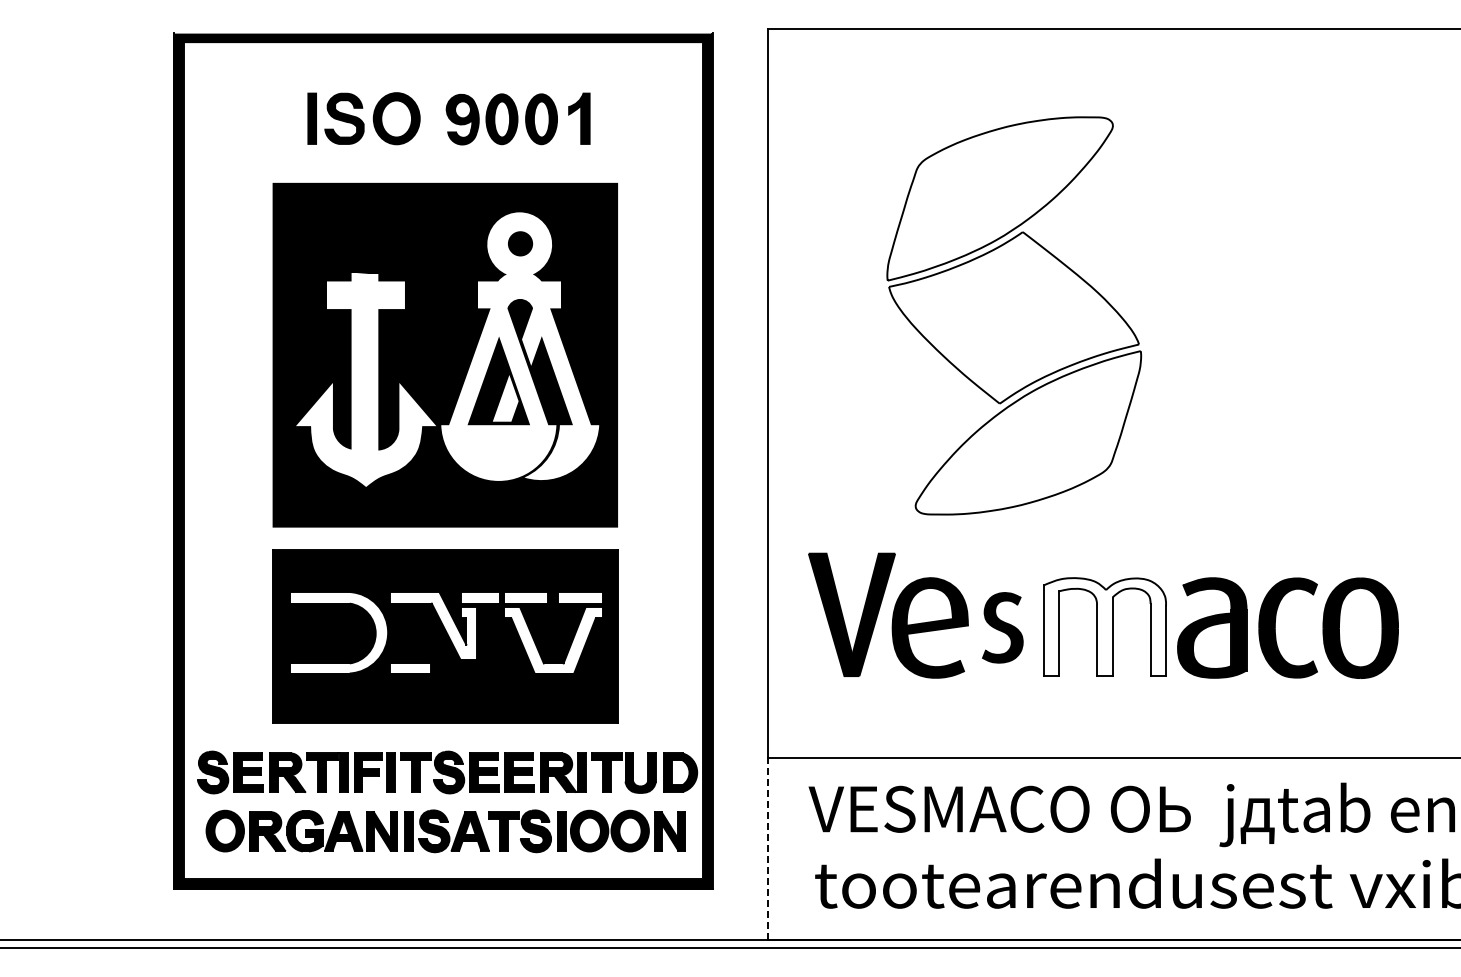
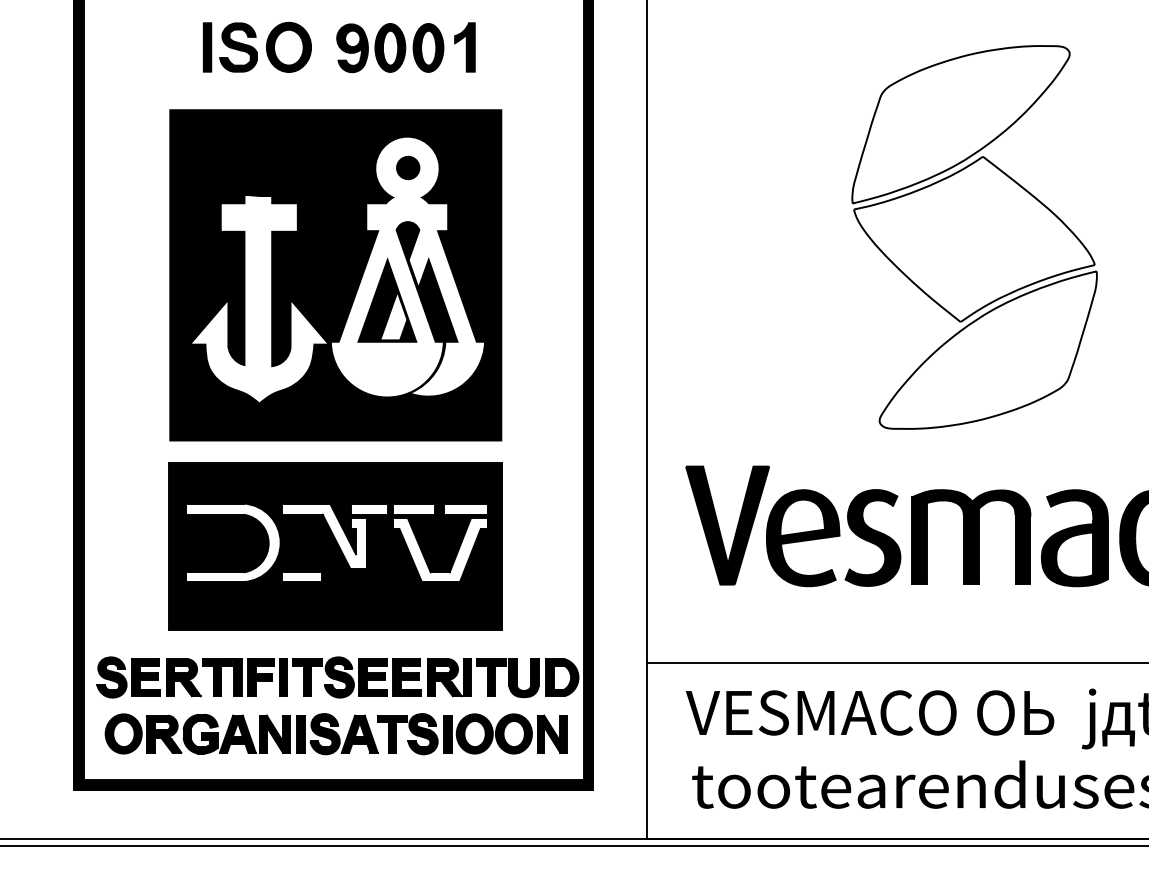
part: (1014, 315) -> (974, 237), moved
fill: (1104, 626) -> (971, 536), added
part: (1002, 627) -> (872, 537), size x1.43
line: (768, 848) -> (647, 750), dashed -> solid

